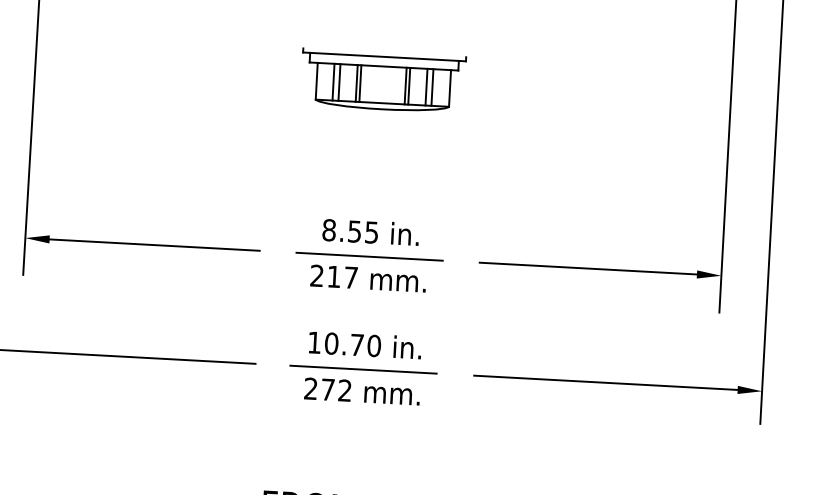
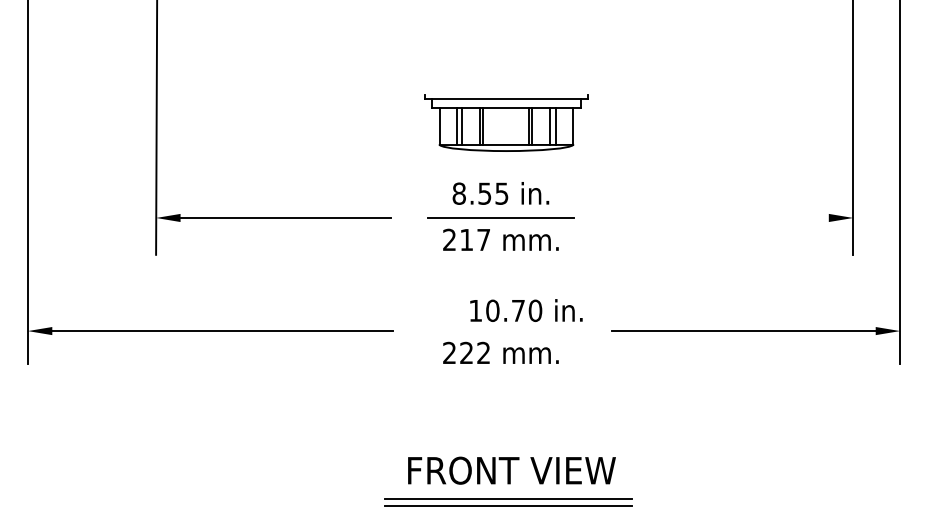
part: (383, 80) -> (506, 122), moved
line: (587, 268) -> (719, 217), removed
text: (365, 345) -> (526, 310), moved
line: (362, 370) -> (500, 331), removed
text: (327, 389) -> (466, 352), 272 -> 222

